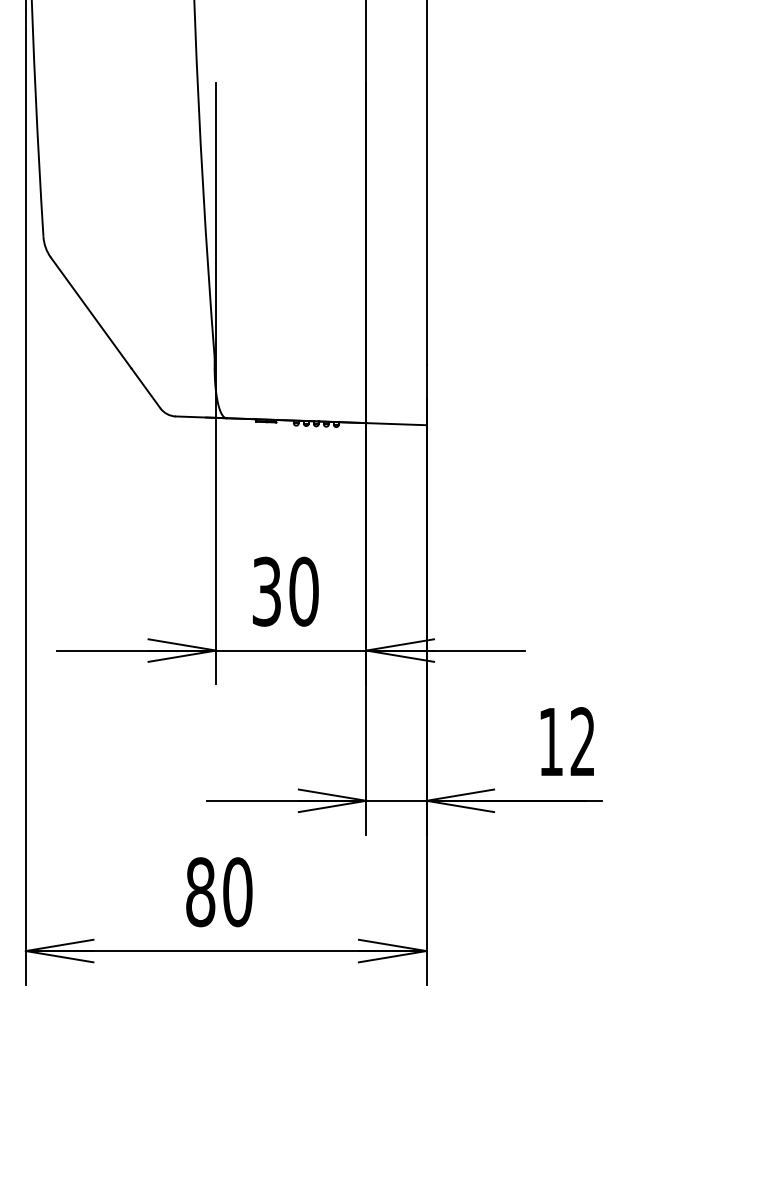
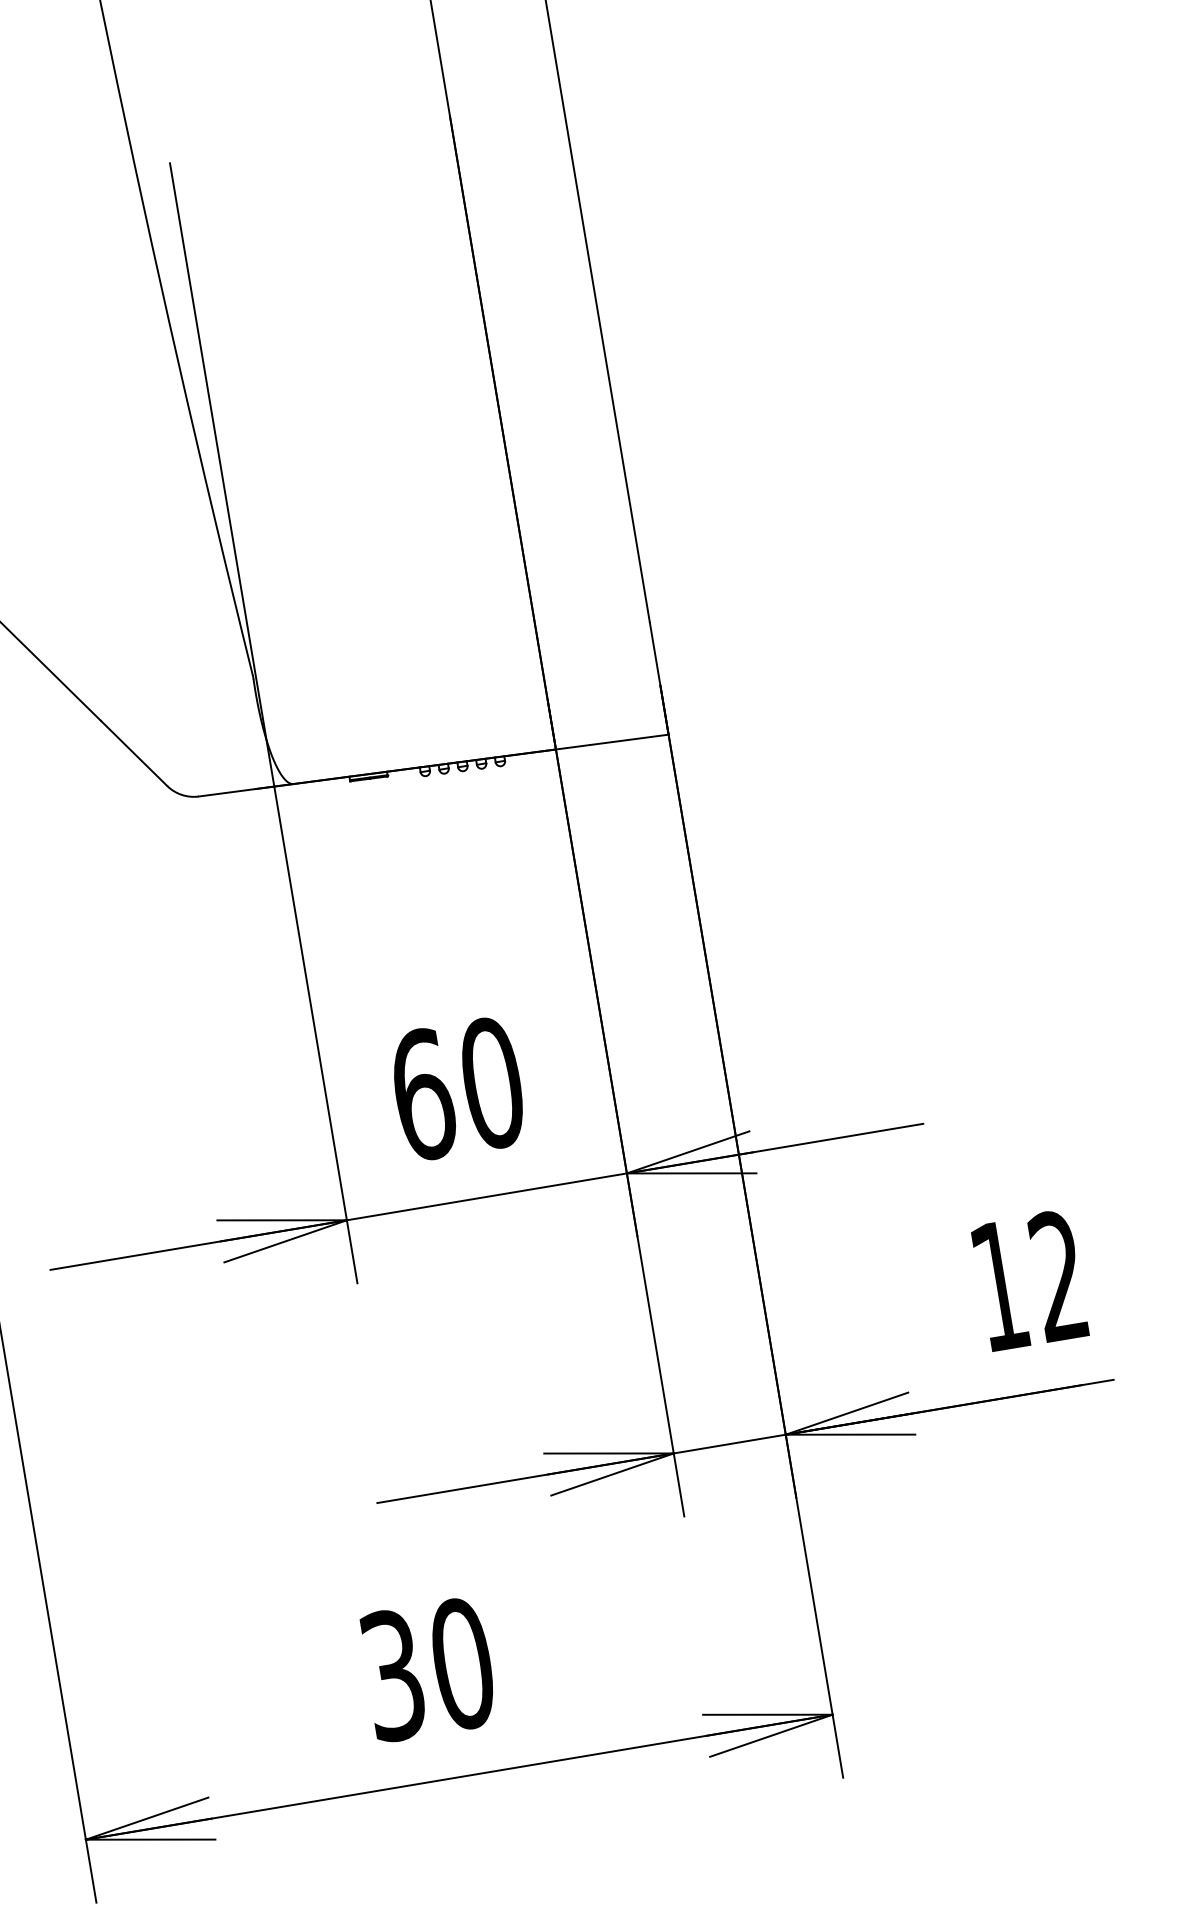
text: (266, 591) -> (422, 1094), 30 -> 60
text: (200, 892) -> (393, 1676), 80 -> 30

